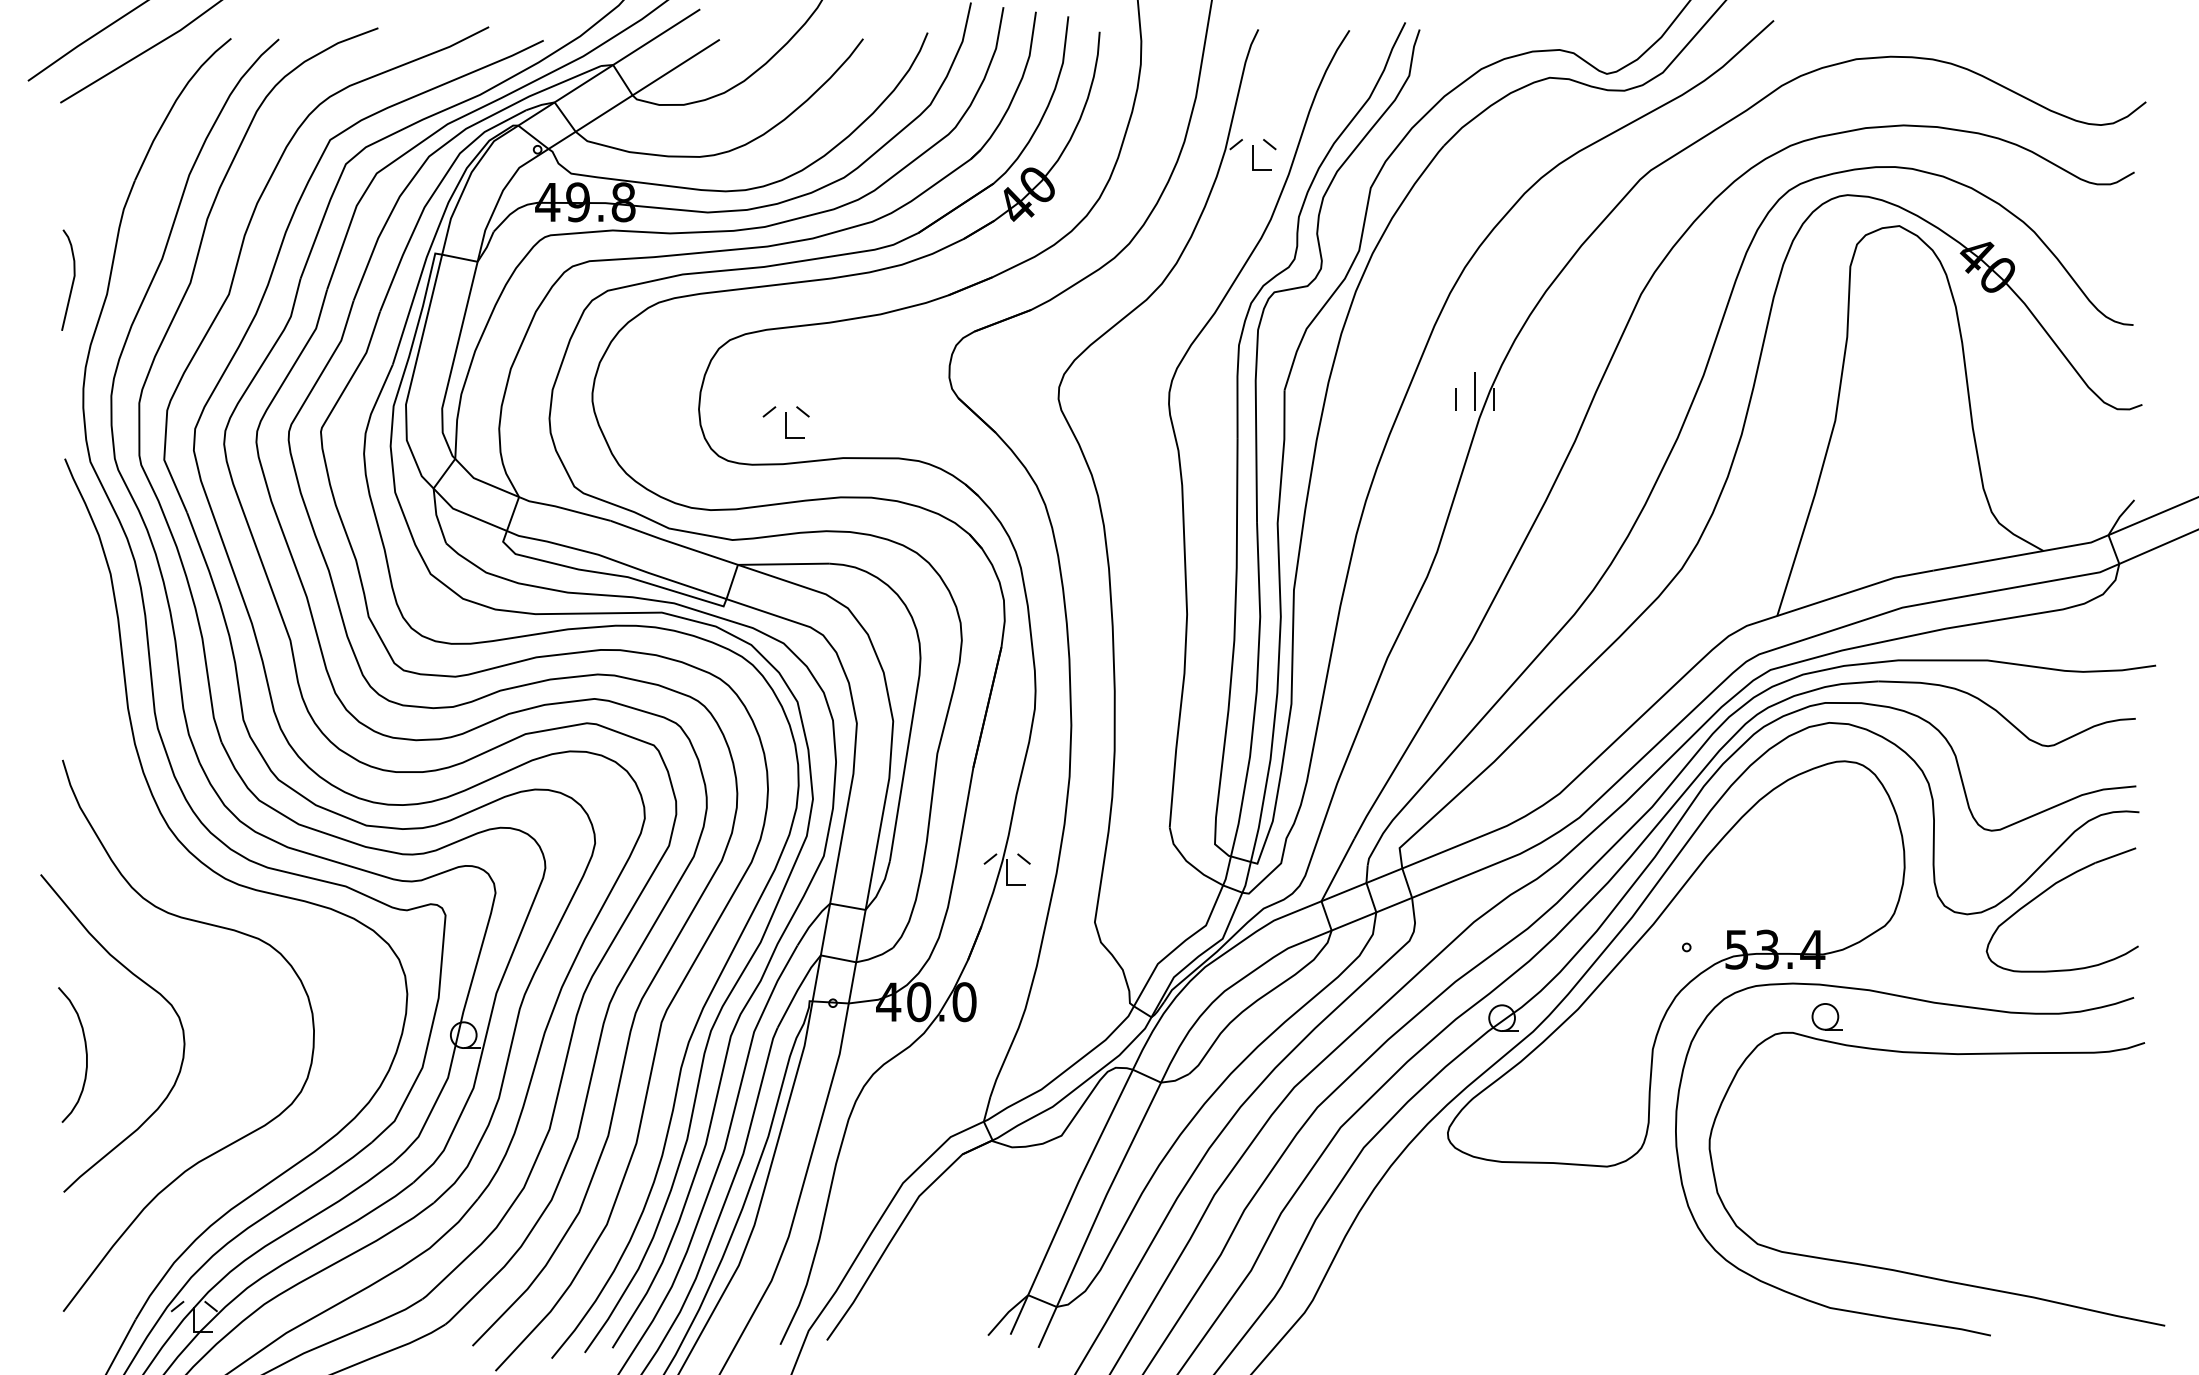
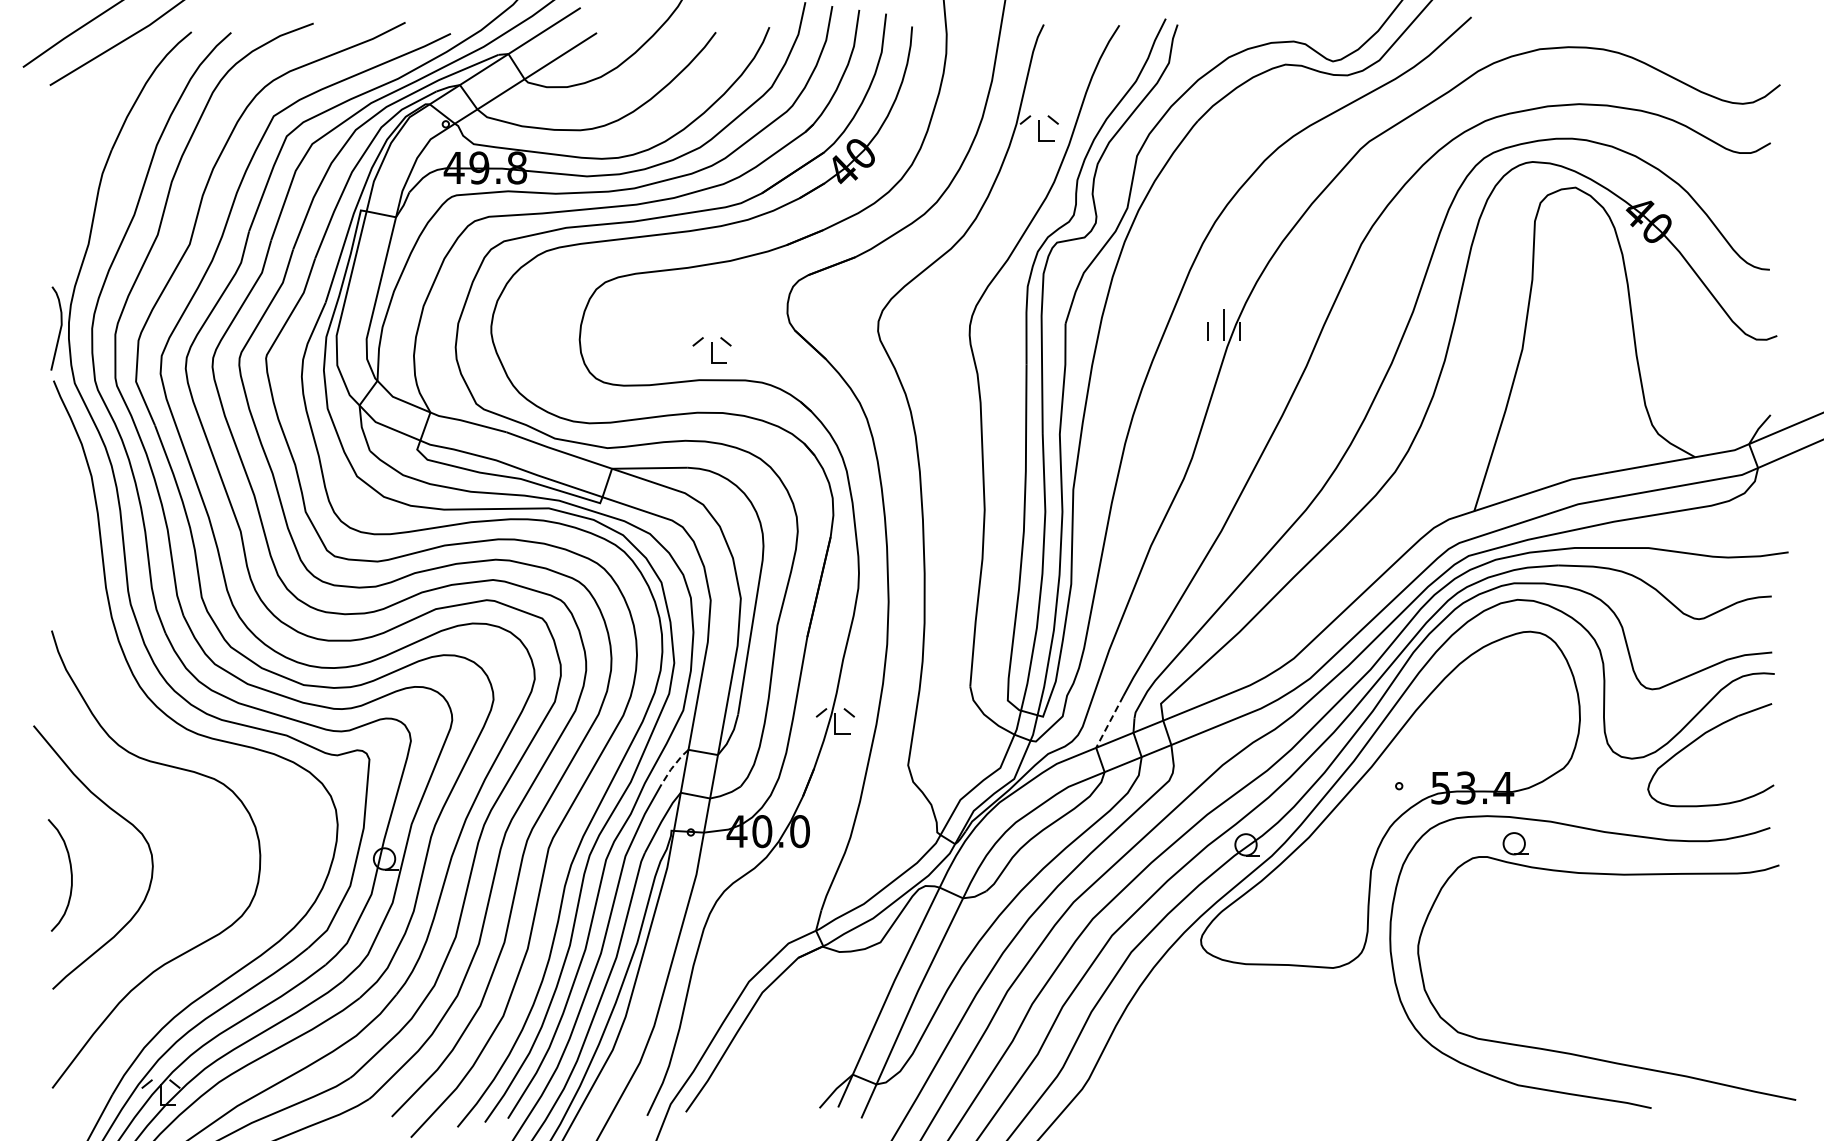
curve: (71, 281) -> (59, 329), moved
part: (785, 422) -> (711, 350), moved
line: (1337, 870) -> (1109, 722), solid -> dashed
line: (812, 922) -> (673, 765), solid -> dashed

